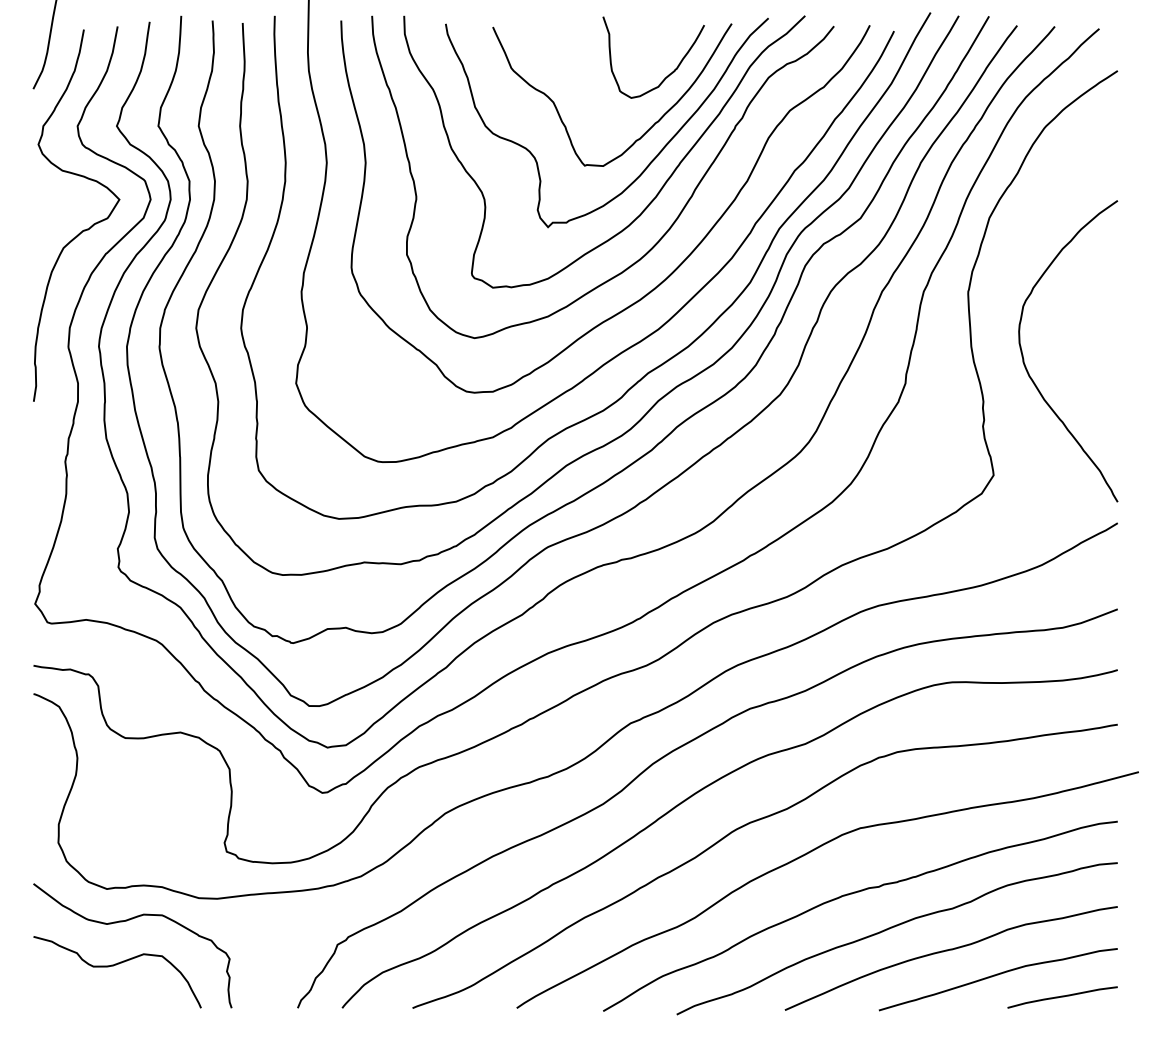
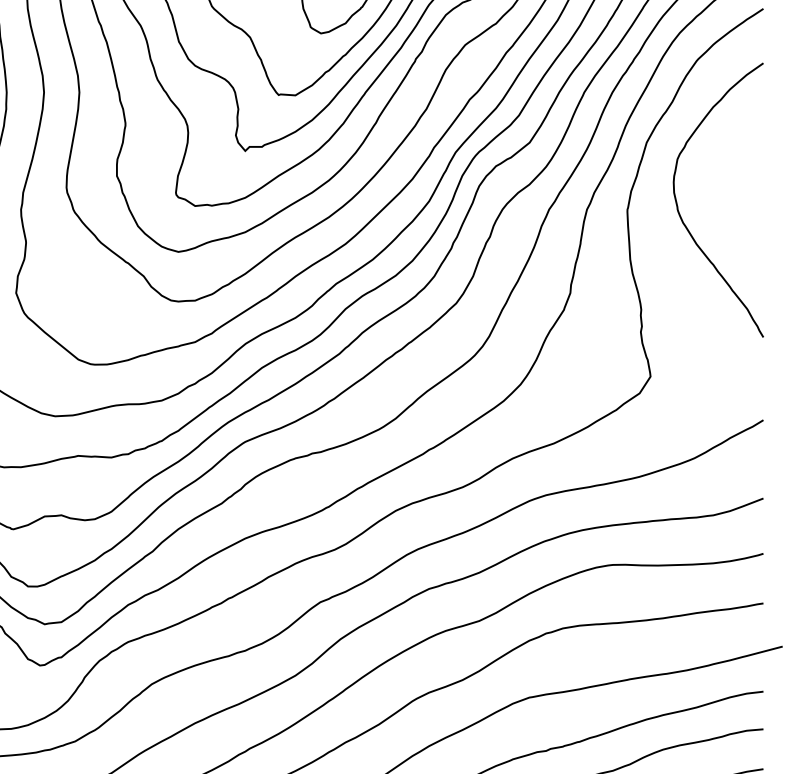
curve: (1026, 366) -> (680, 214), moved

